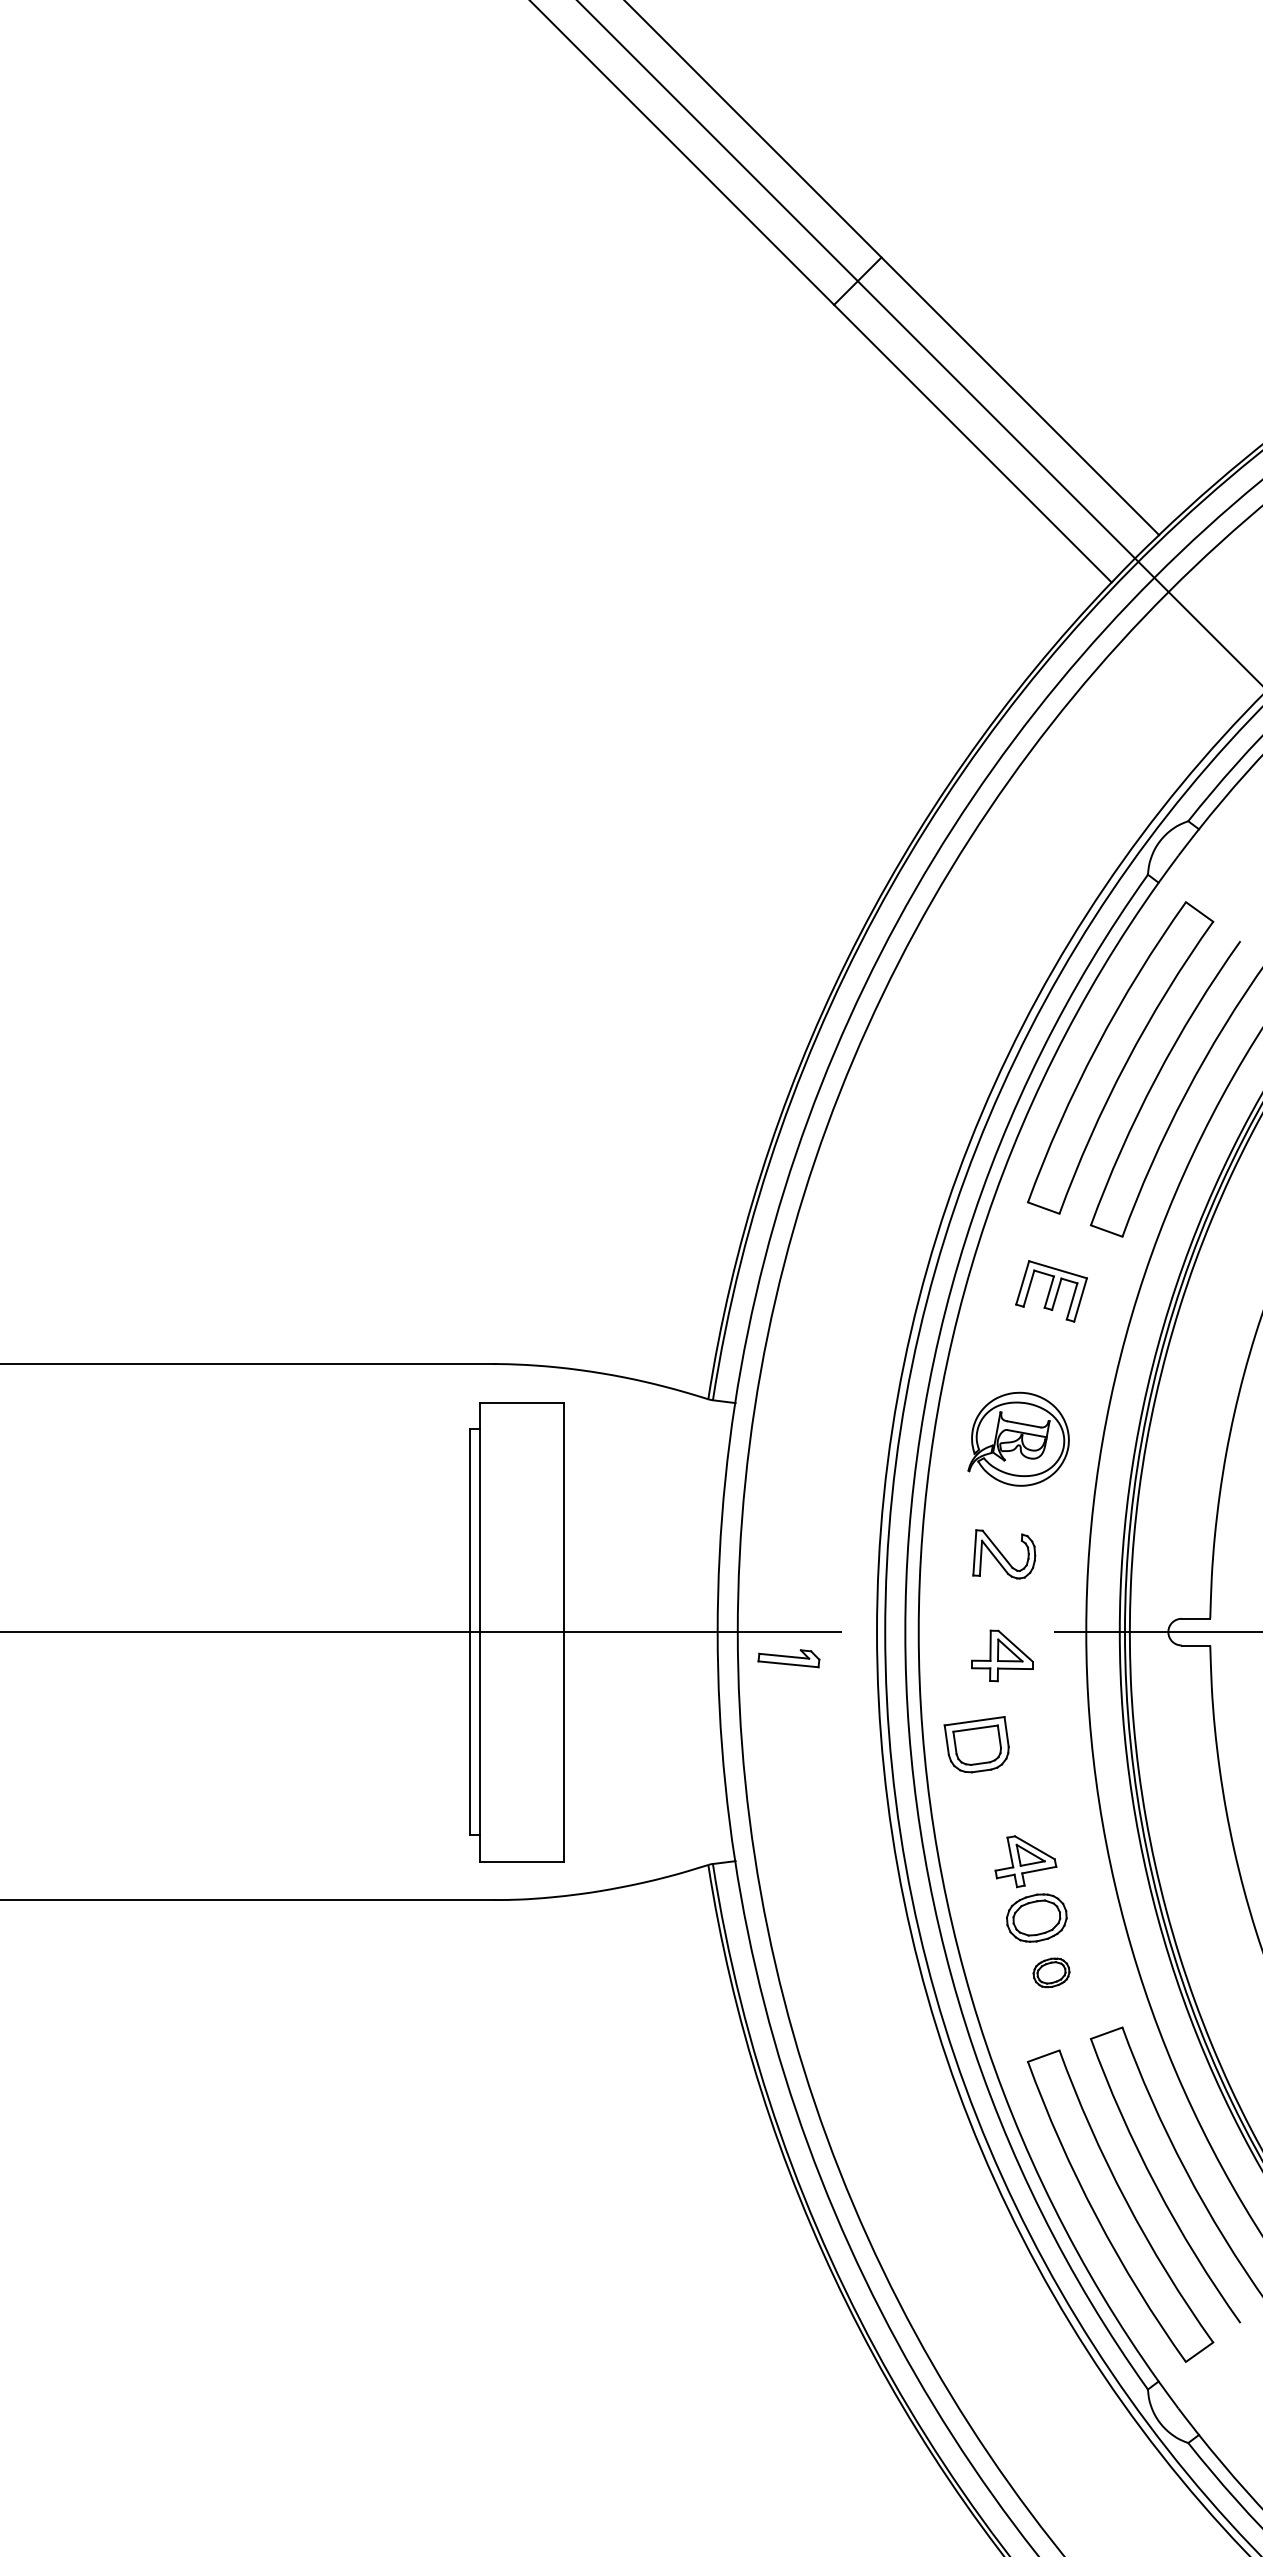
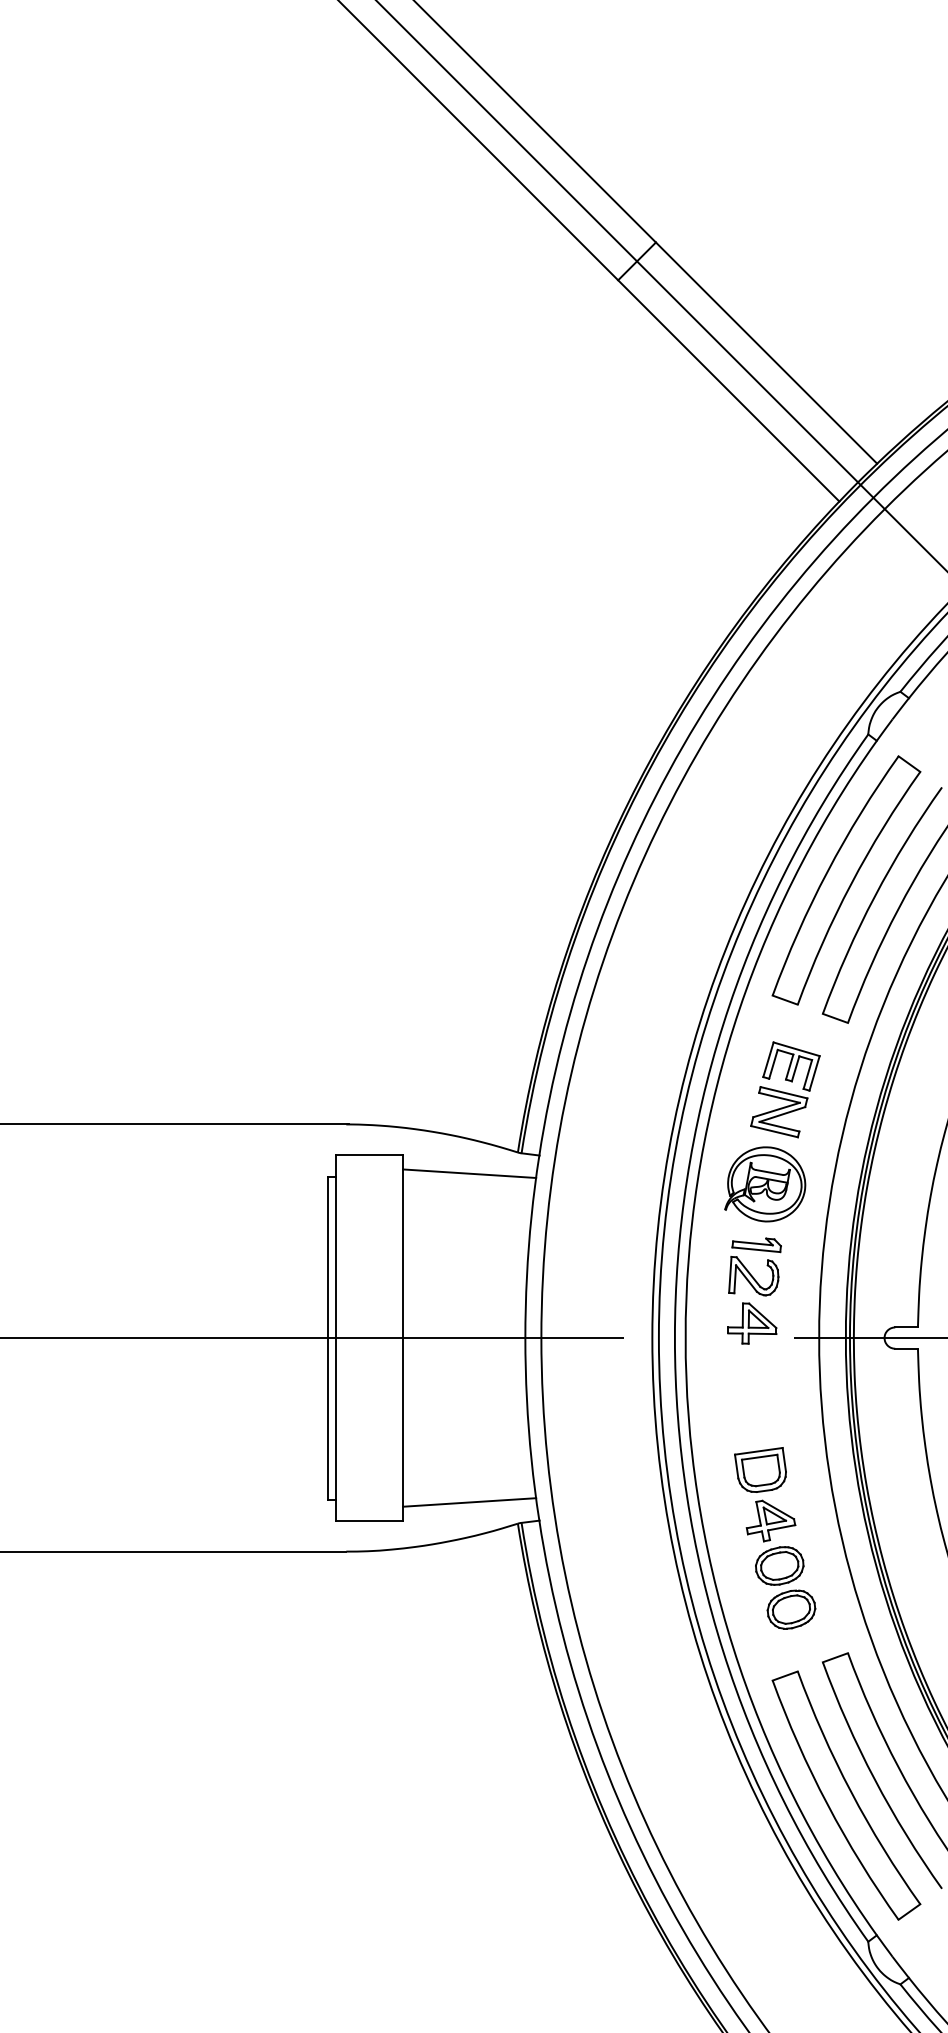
part: (1036, 1348) -> (779, 1112), added
line: (647, 1425) -> (469, 1173), added
part: (1002, 1655) -> (752, 1323), moved
part: (788, 1658) -> (756, 1245), moved
part: (976, 1744) -> (760, 1469), moved
line: (647, 1838) -> (469, 1502), added
part: (1051, 1972) -> (791, 1609), size x1.67

